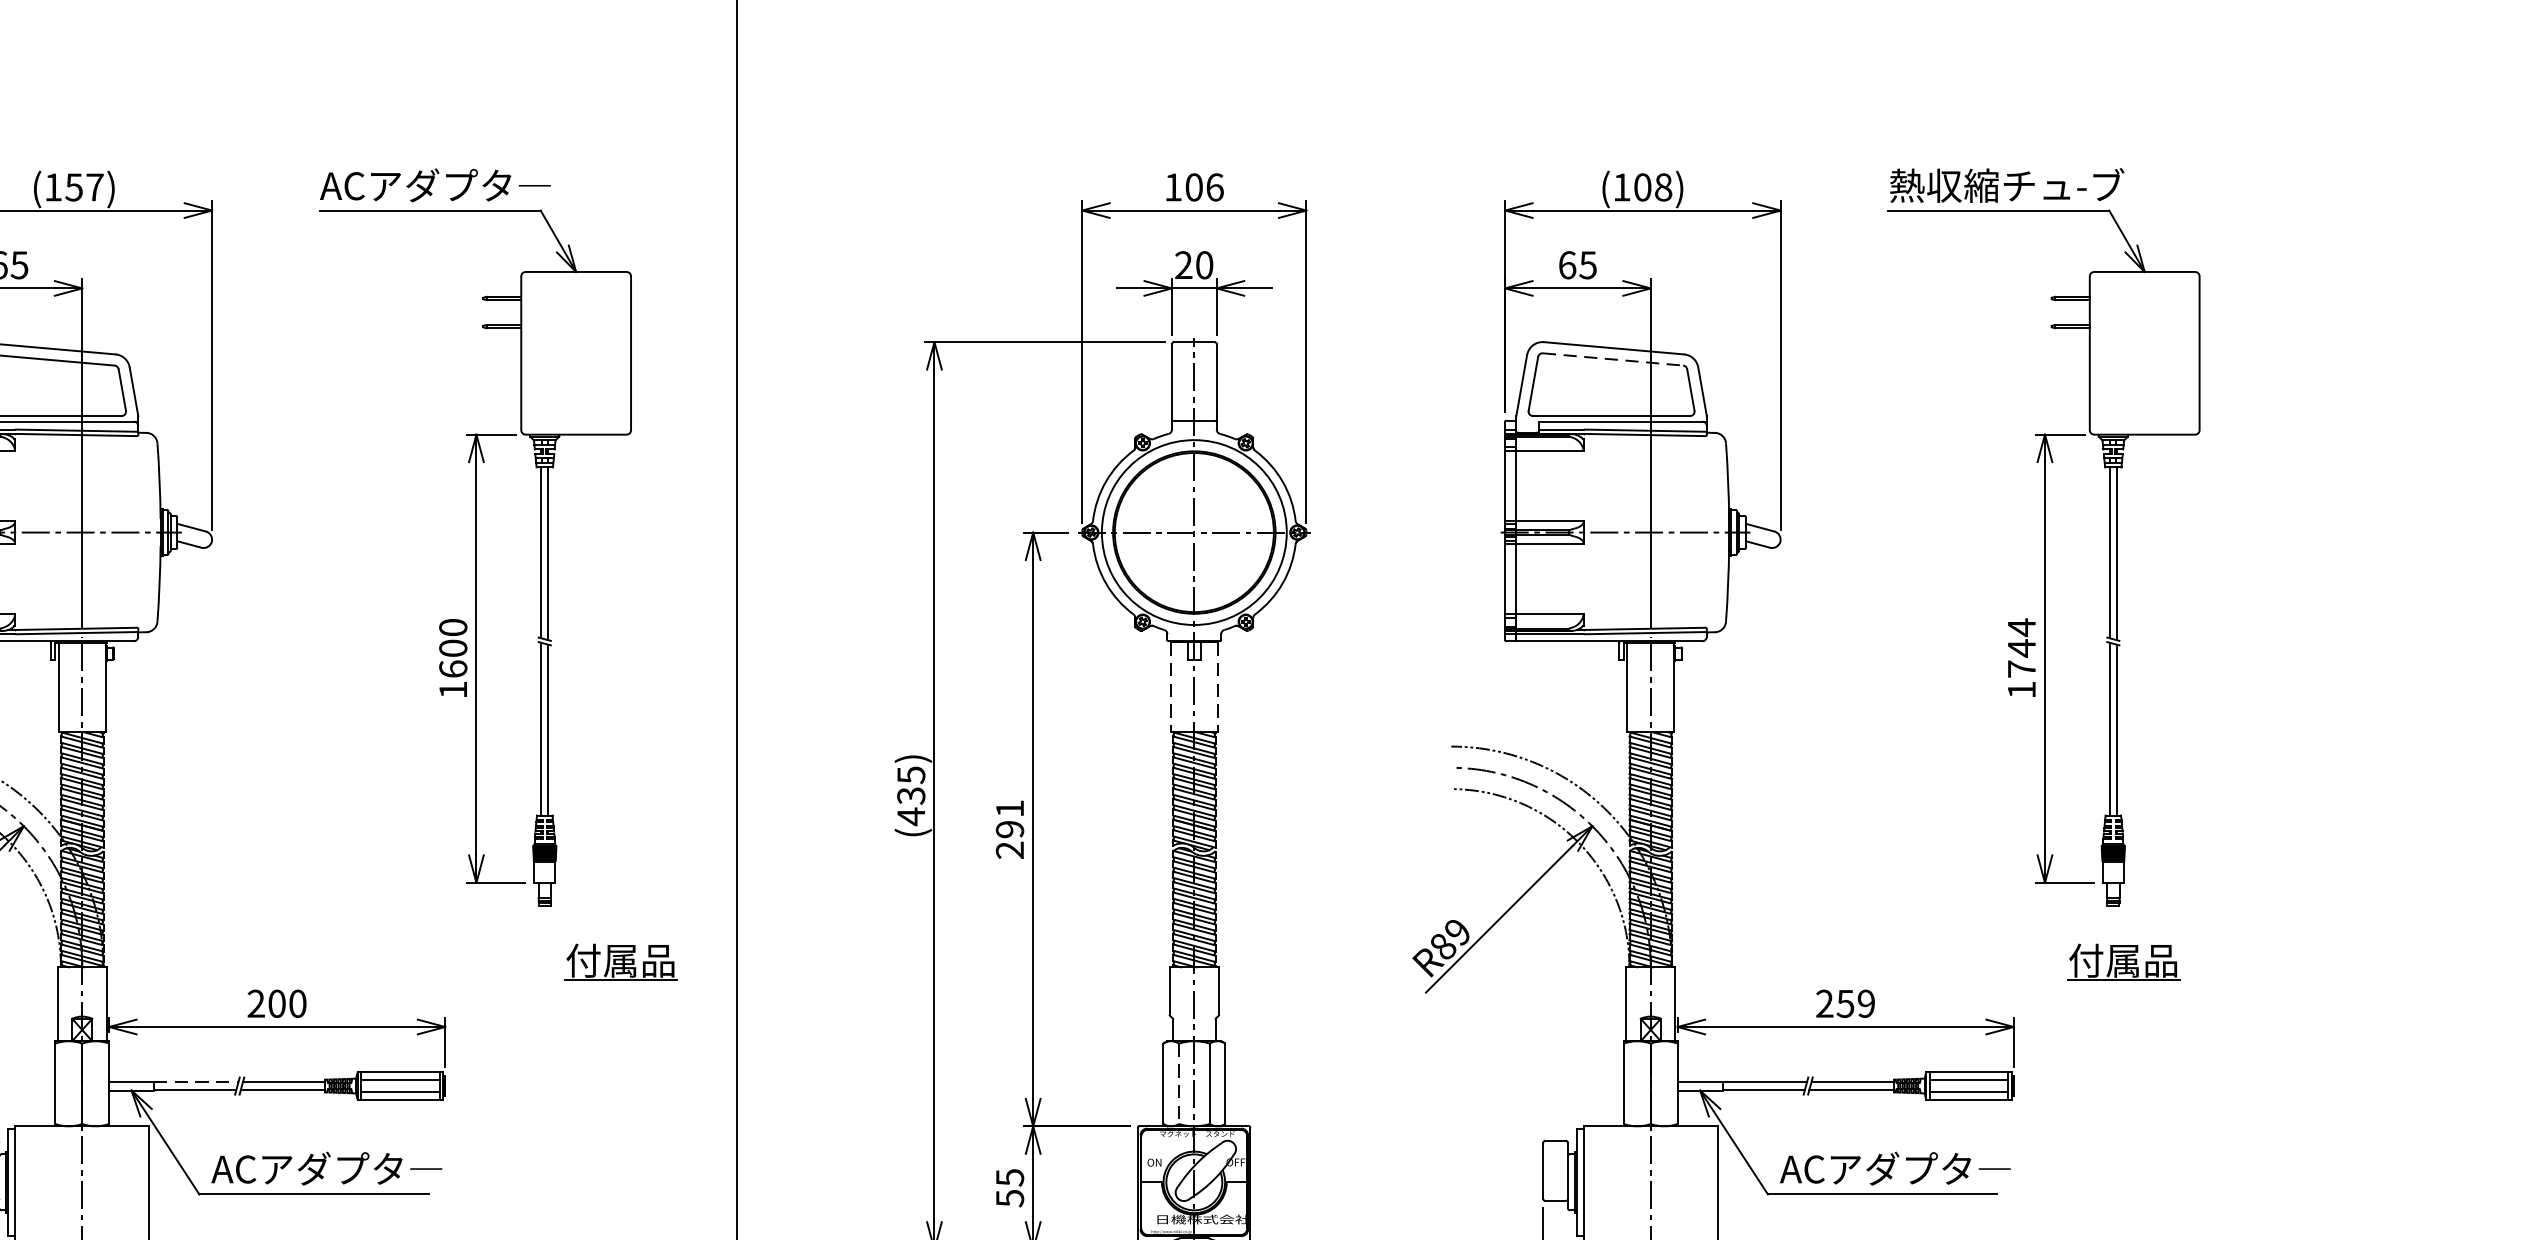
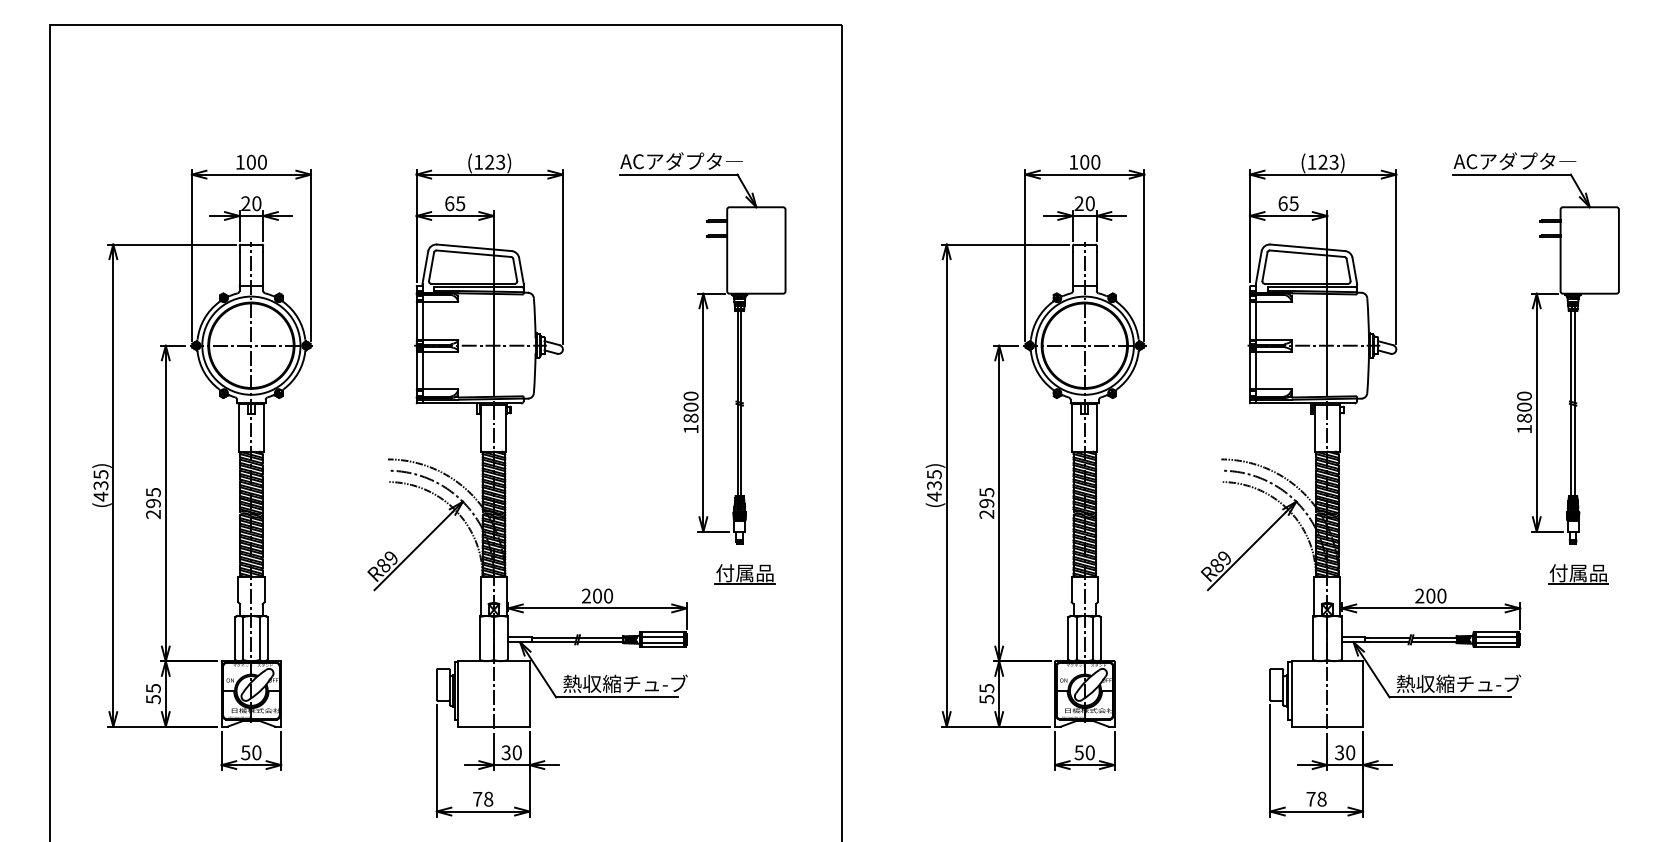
text: (85, 185) -> (495, 161), (157) -> (123)
text: (1214, 185) -> (1095, 161), 106 -> 100
text: (2004, 185) -> (1515, 161), 熱収縮チュ-ブ -> ACアダプタ―
text: (1652, 187) -> (1328, 162), (108) -> (123)
line: (1613, 358) -> (1307, 253), dashed -> solid
text: (2021, 646) -> (1524, 406), 1744 -> 1800
text: (452, 667) -> (690, 417), 1600 -> 1800
line: (1171, 686) -> (1072, 427), dashed -> solid
line: (1218, 686) -> (1097, 427), dashed -> solid
text: (1009, 808) -> (986, 492), 291 -> 295
part: (619, 963) -> (744, 574), moved
text: (1856, 1002) -> (1436, 595), 259 -> 200
line: (198, 1081) -> (555, 637), dashed -> solid
line: (1178, 1085) -> (1076, 639), dashed -> solid
text: (327, 1168) -> (624, 683), ACアダプタ― -> 熱収縮チュ-ブ
text: (1897, 1168) -> (1458, 683), ACアダプタ― -> 熱収縮チュ-ブ

